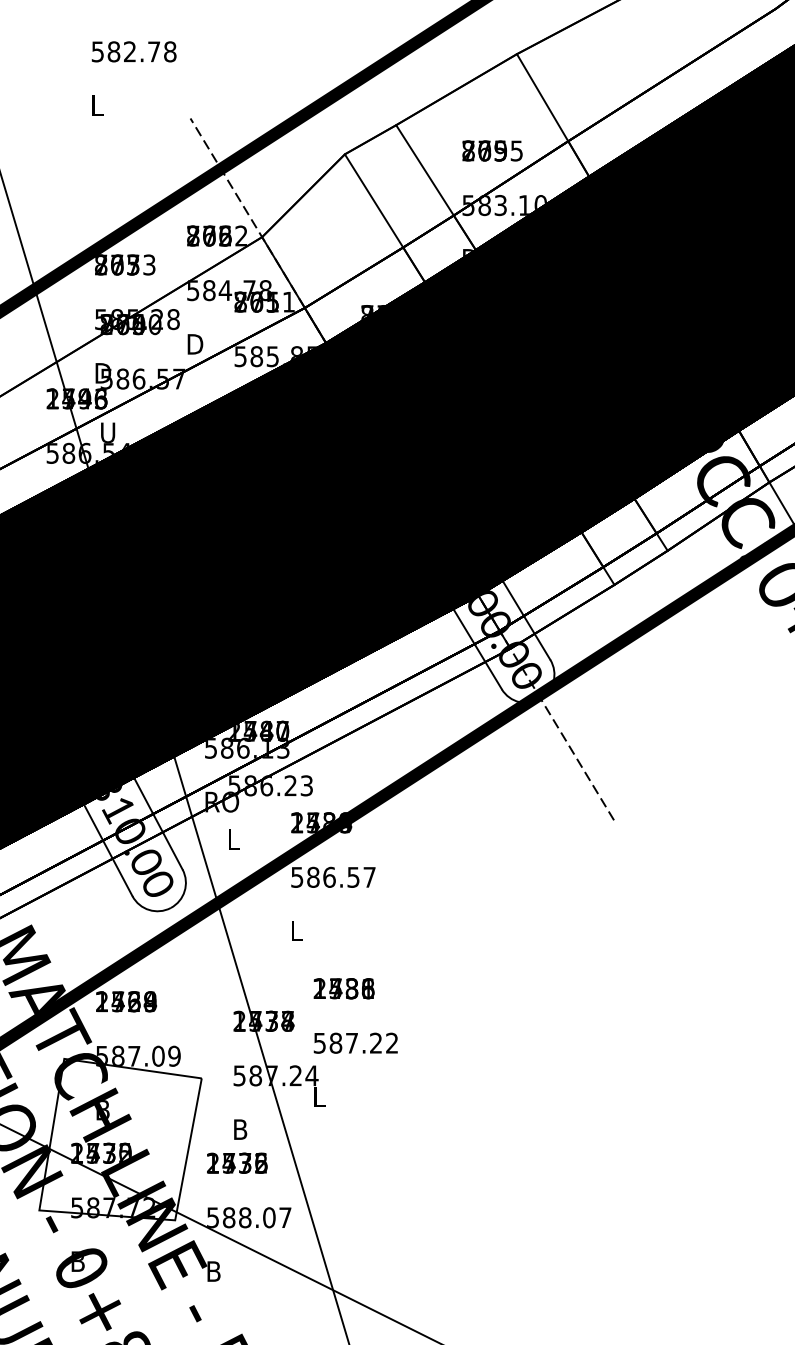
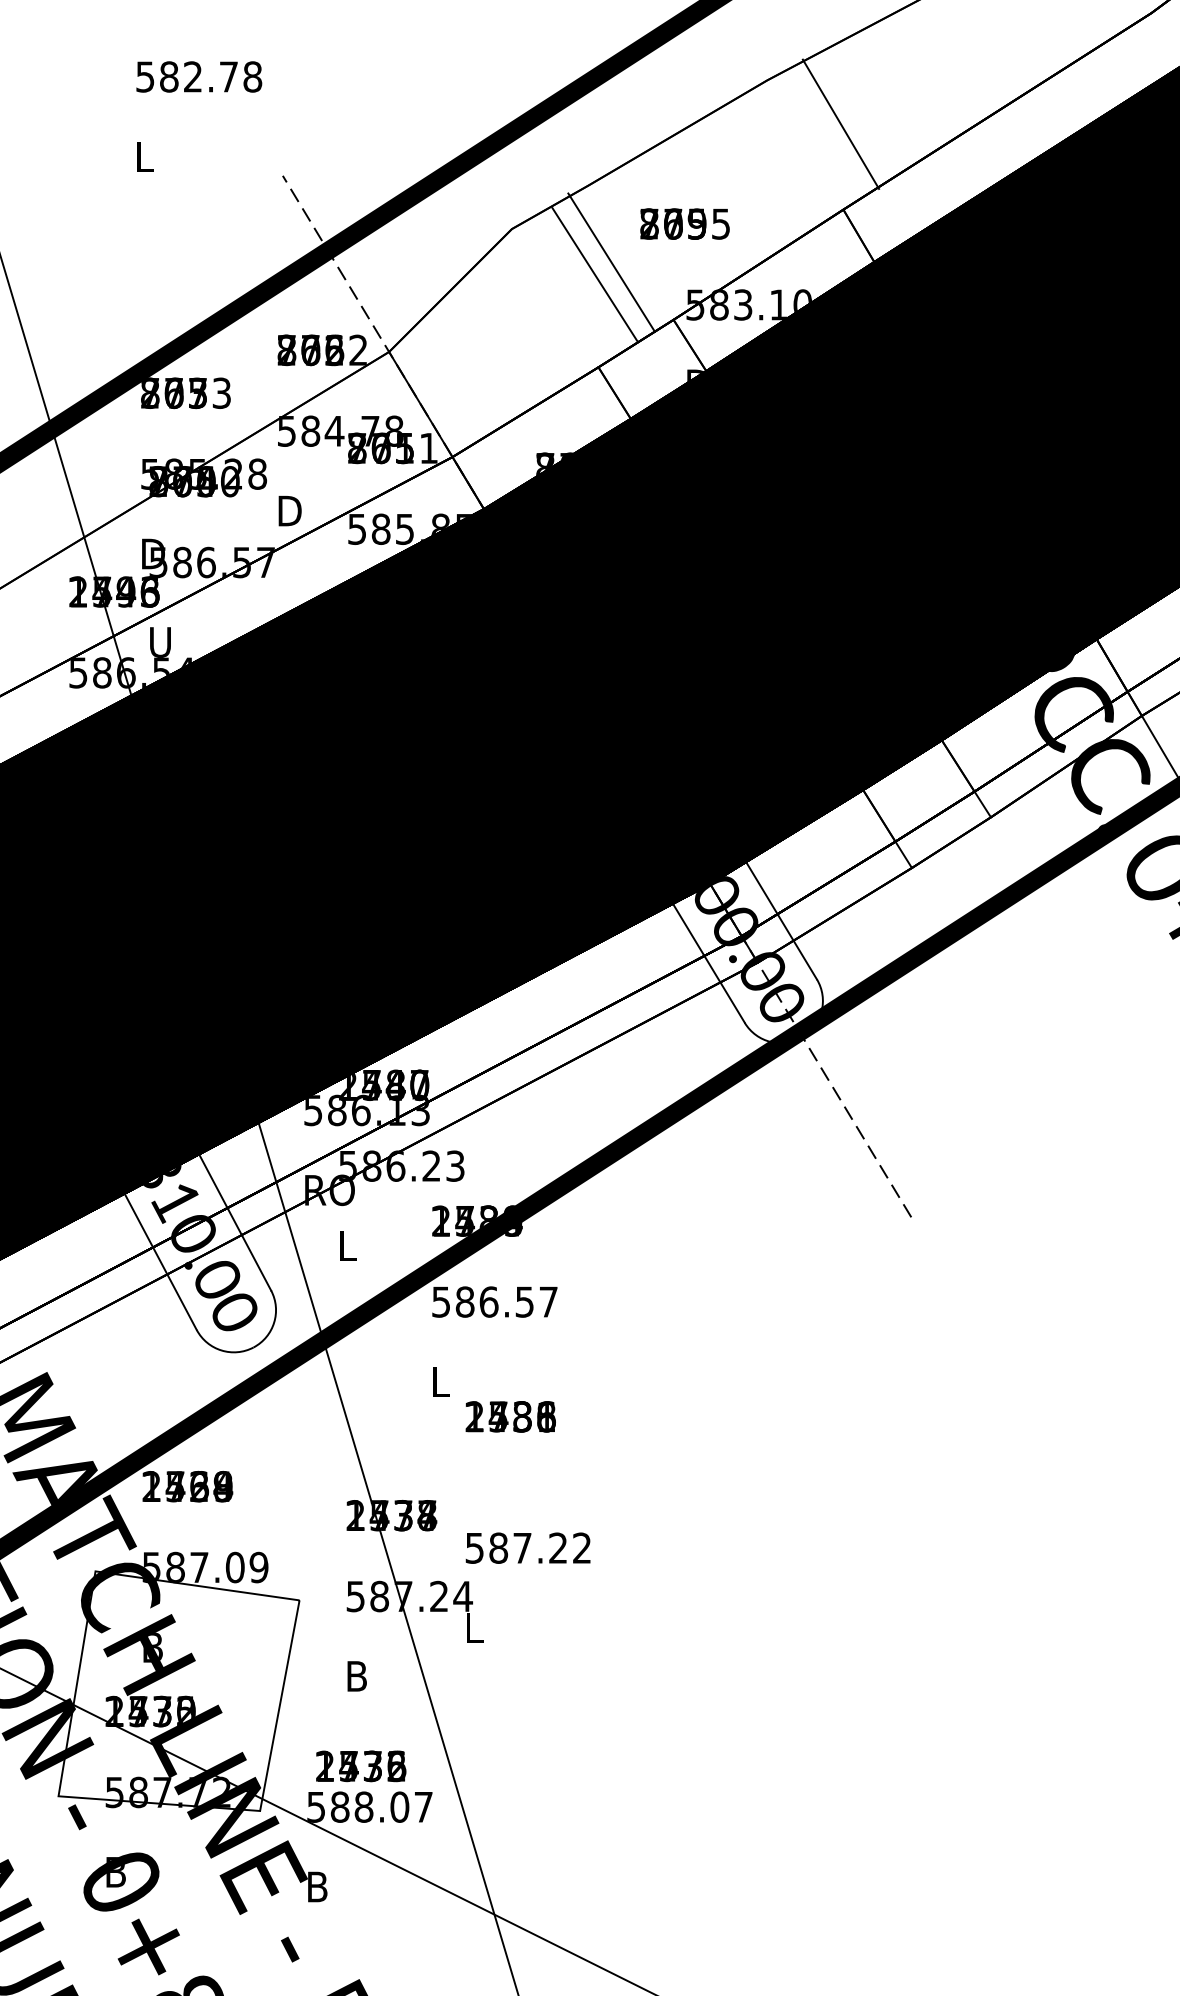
line: (542, 97) -> (840, 123), moved
text: (492, 150) -> (684, 223), moved
line: (424, 170) -> (594, 275), moved
line: (373, 200) -> (610, 261), moved
text: (343, 988) -> (509, 1416), moved
text: (237, 1162) -> (361, 1765), moved

